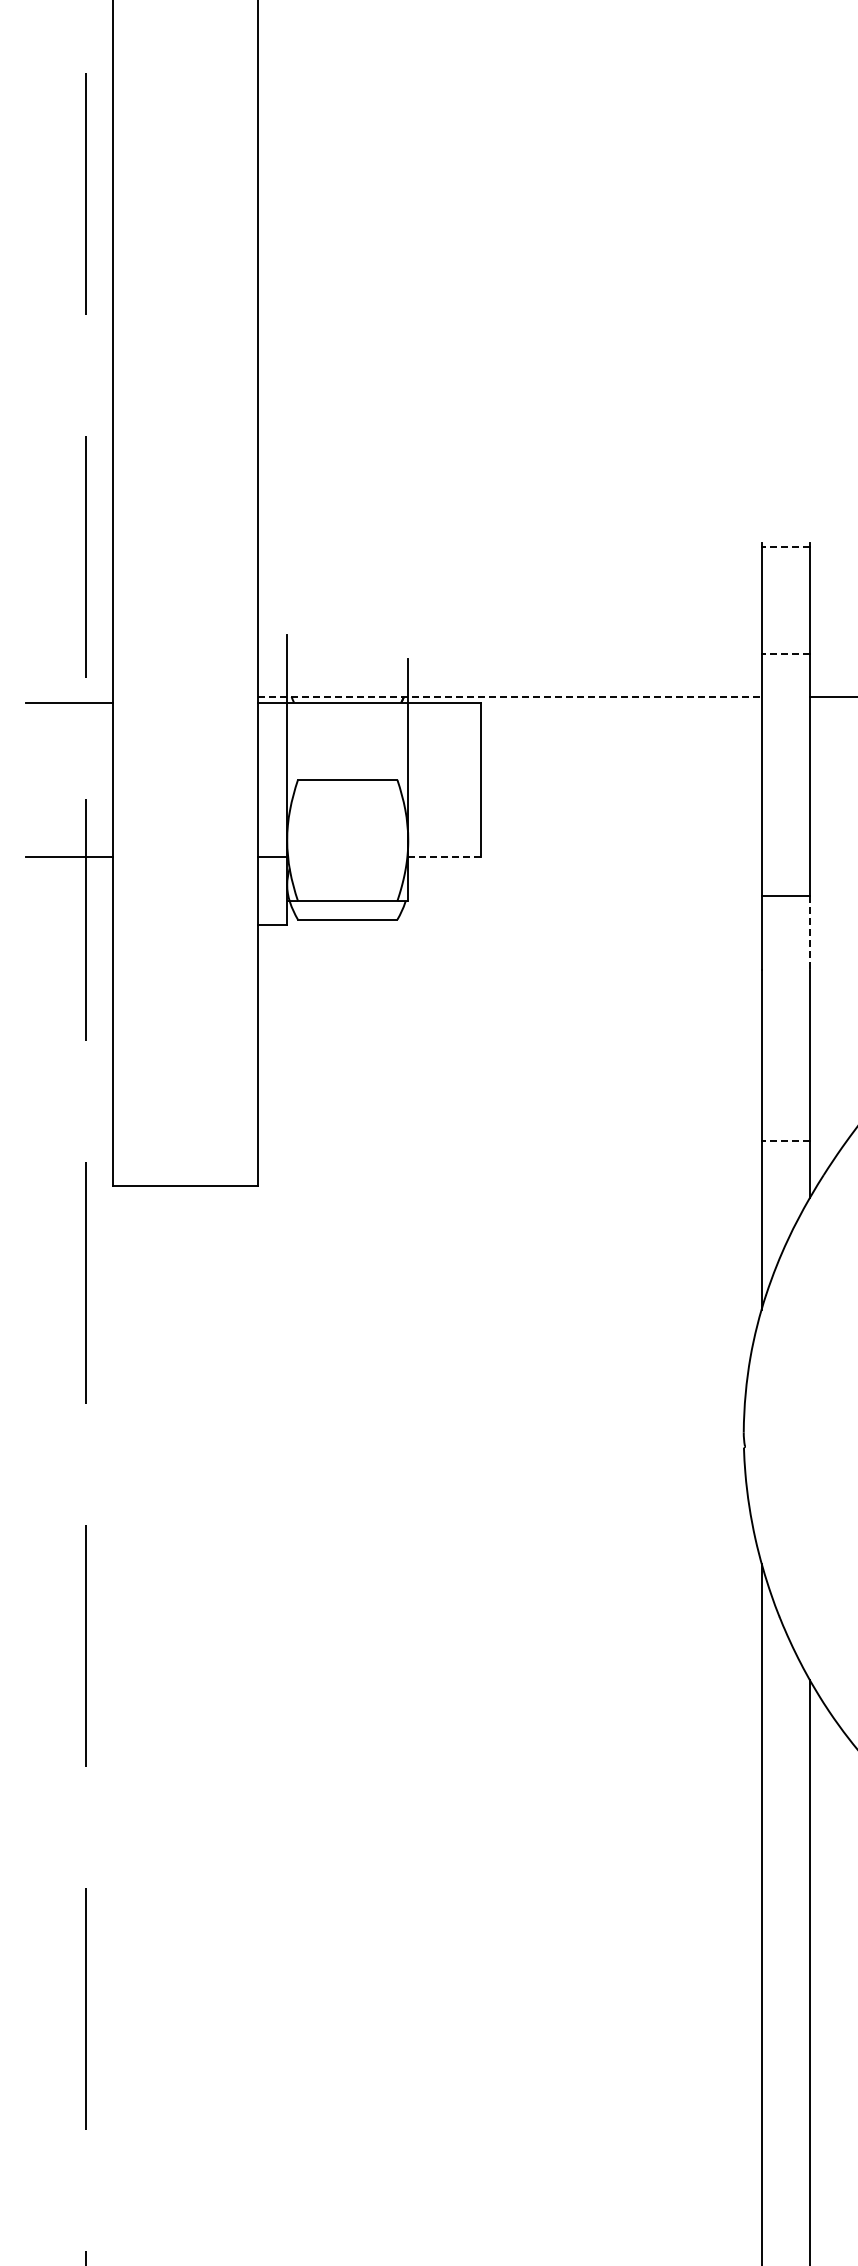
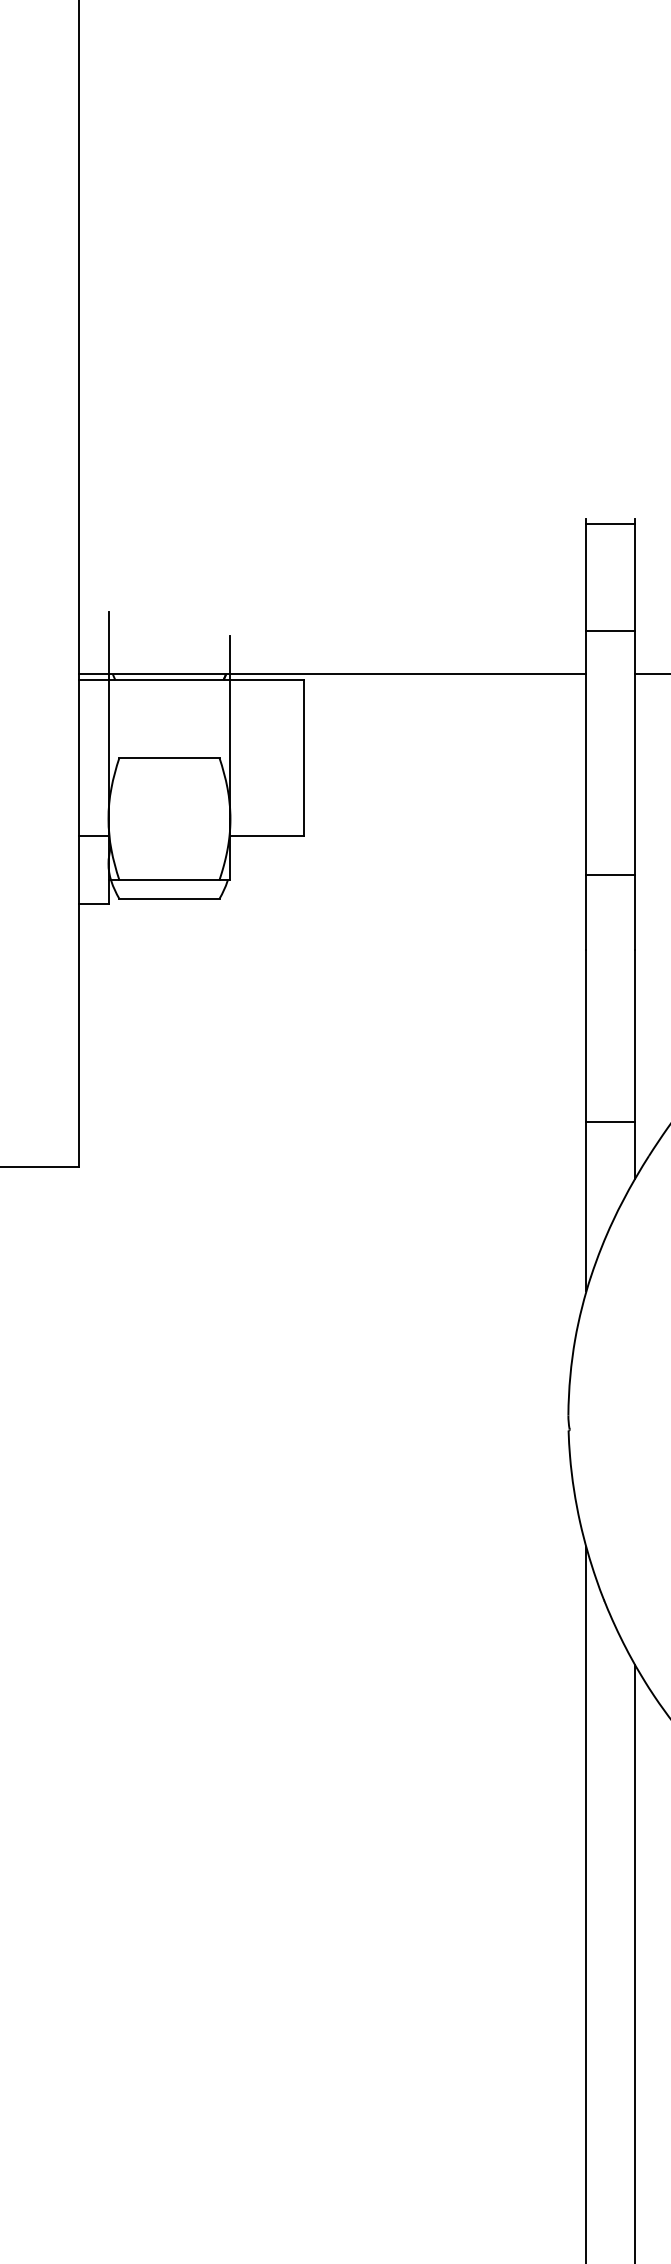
line: (785, 547) -> (610, 523), dashed -> solid
line: (785, 653) -> (610, 630), dashed -> solid
line: (509, 696) -> (332, 673), dashed -> solid
line: (444, 857) -> (266, 836), dashed -> solid
line: (810, 933) -> (635, 912), dashed -> solid
line: (785, 1141) -> (610, 1122), dashed -> solid

